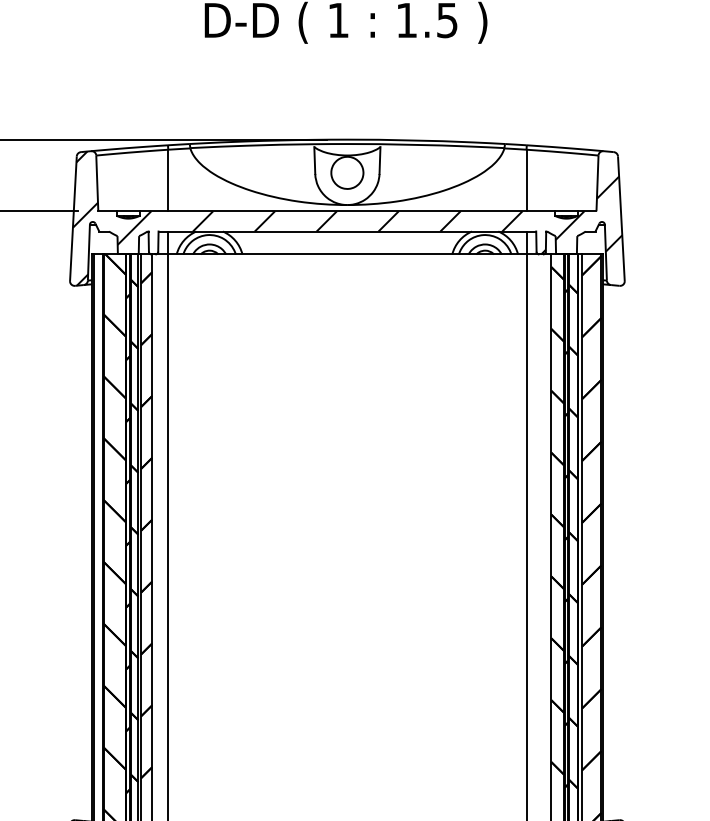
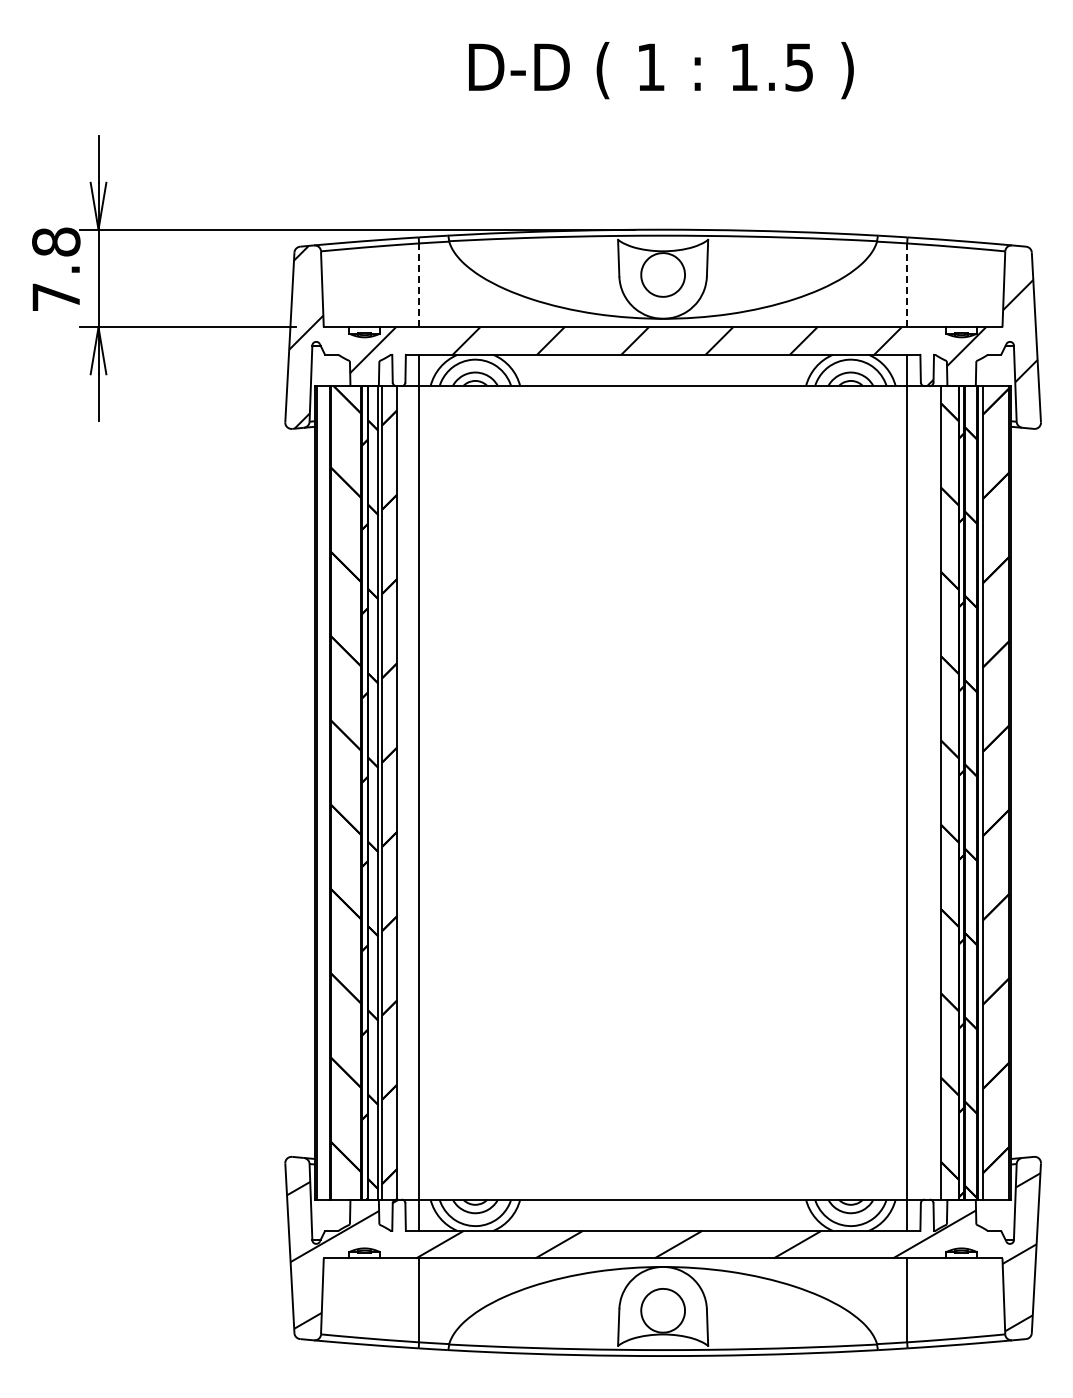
line: (168, 180) -> (419, 285), solid -> dashed
line: (526, 180) -> (907, 285), solid -> dashed

